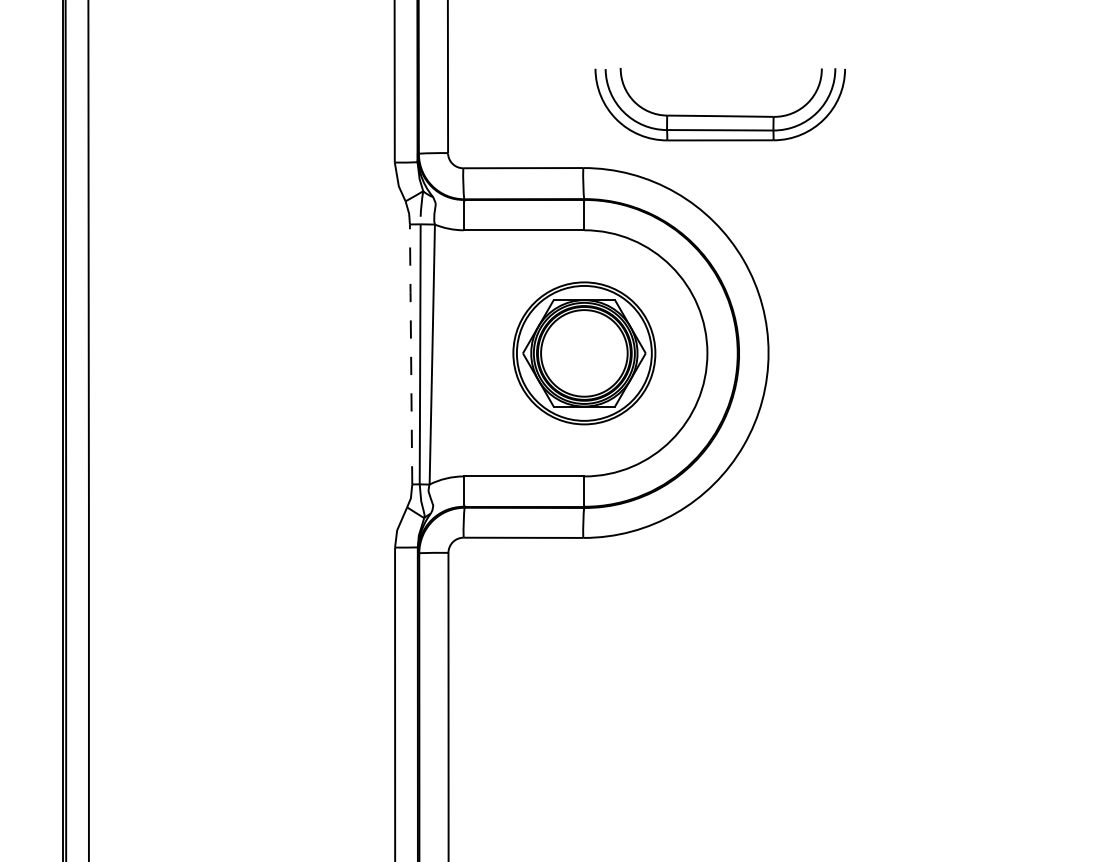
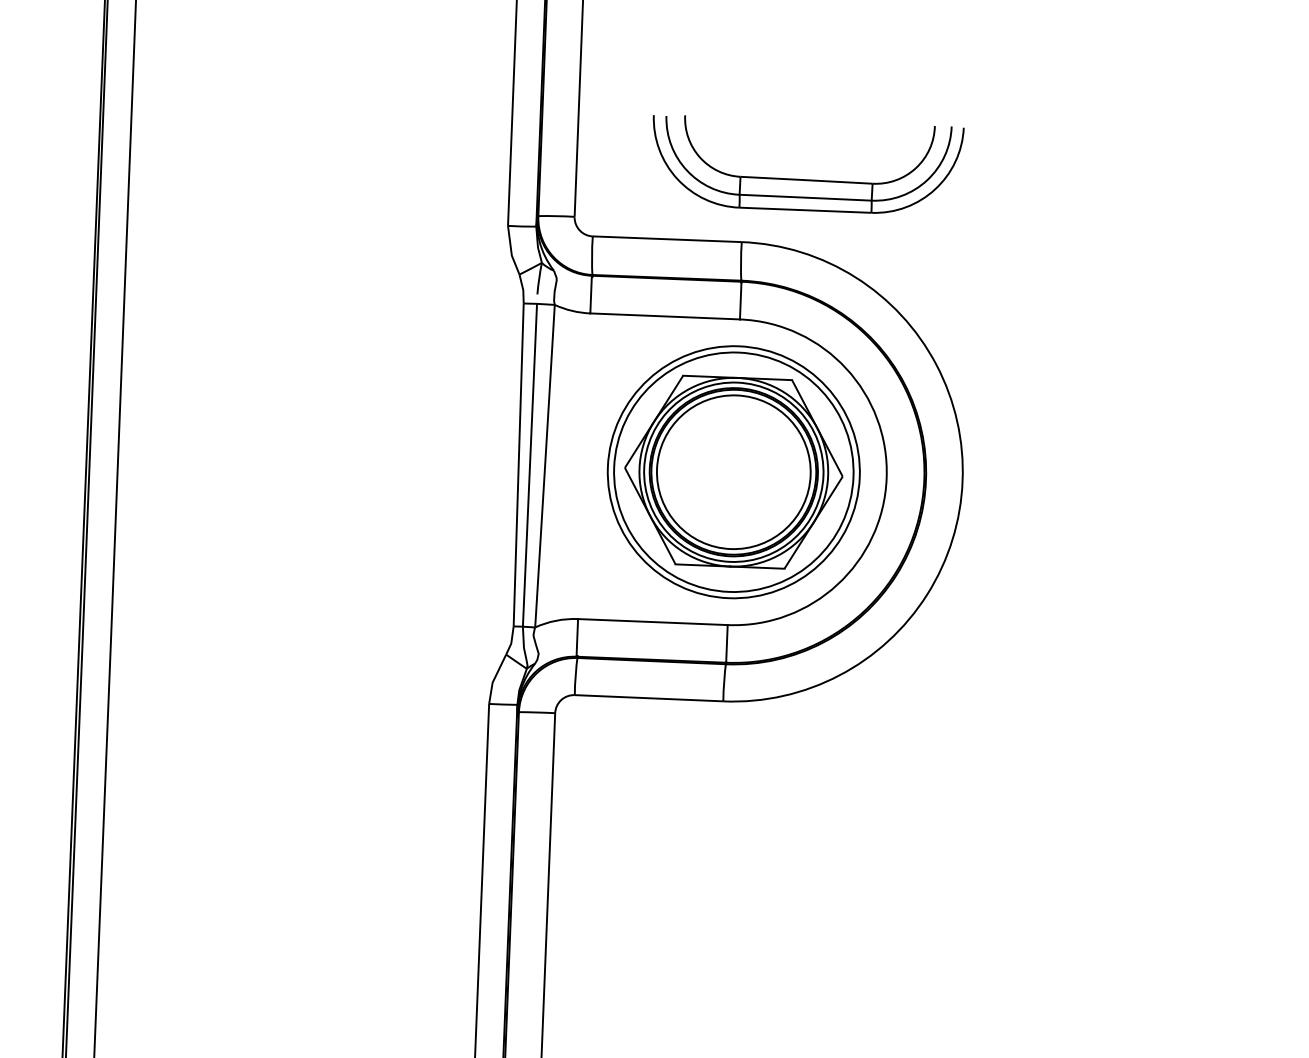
part: (719, 115) -> (805, 179), moved
line: (411, 353) -> (519, 463), dashed -> solid
part: (584, 353) -> (734, 472), size x1.43

